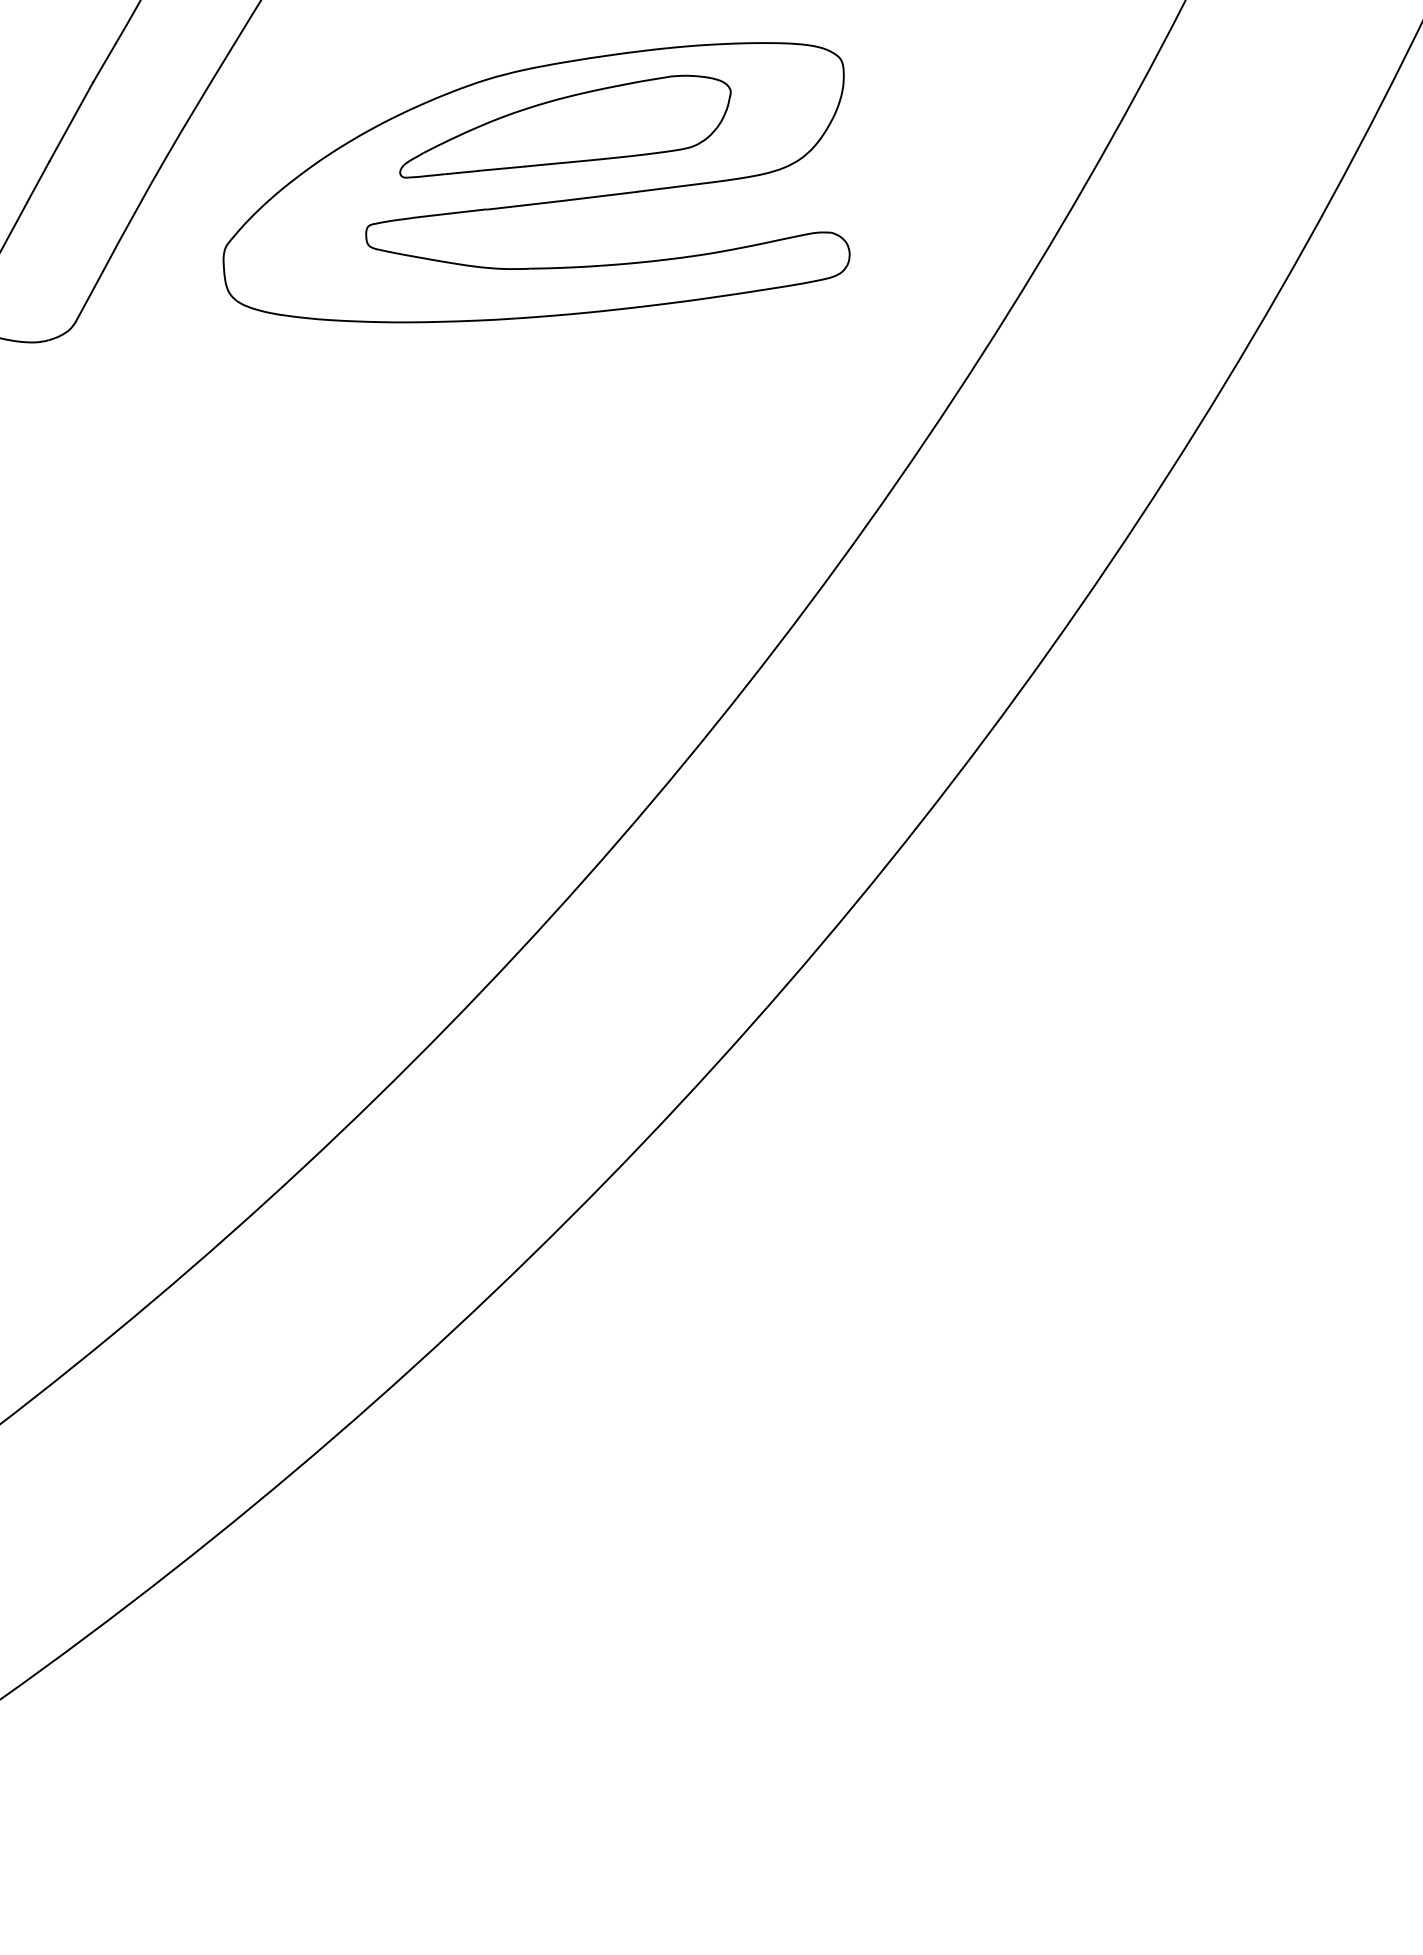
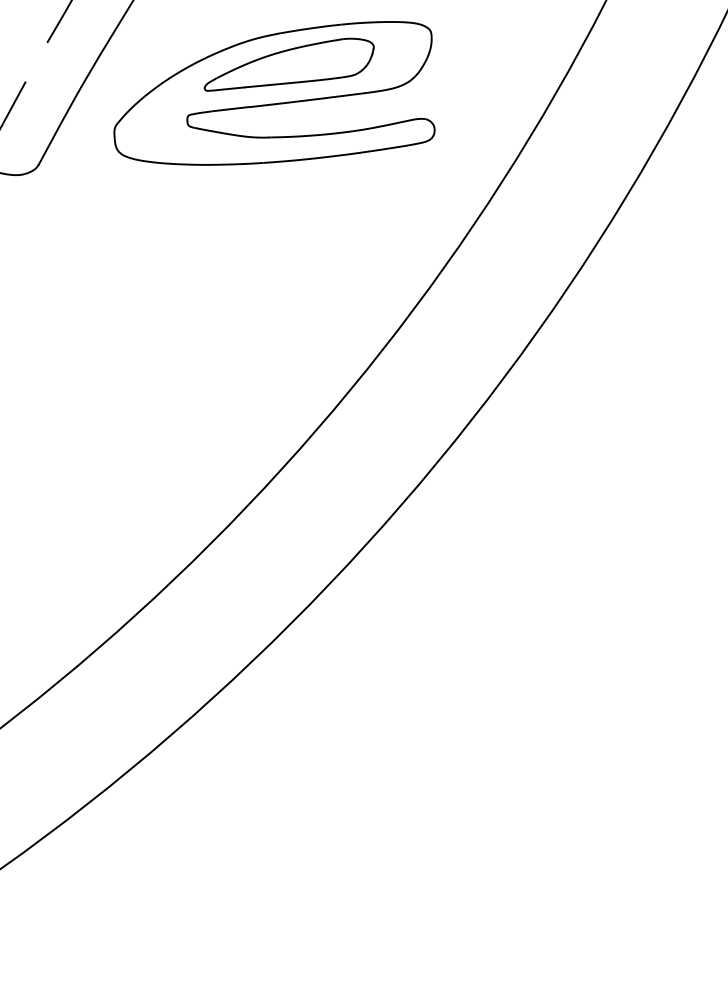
line: (71, 122) -> (36, 62), removed

